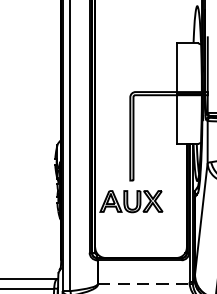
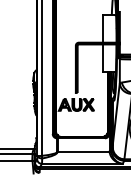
line: (145, 283) -> (84, 151), dashed -> solid

